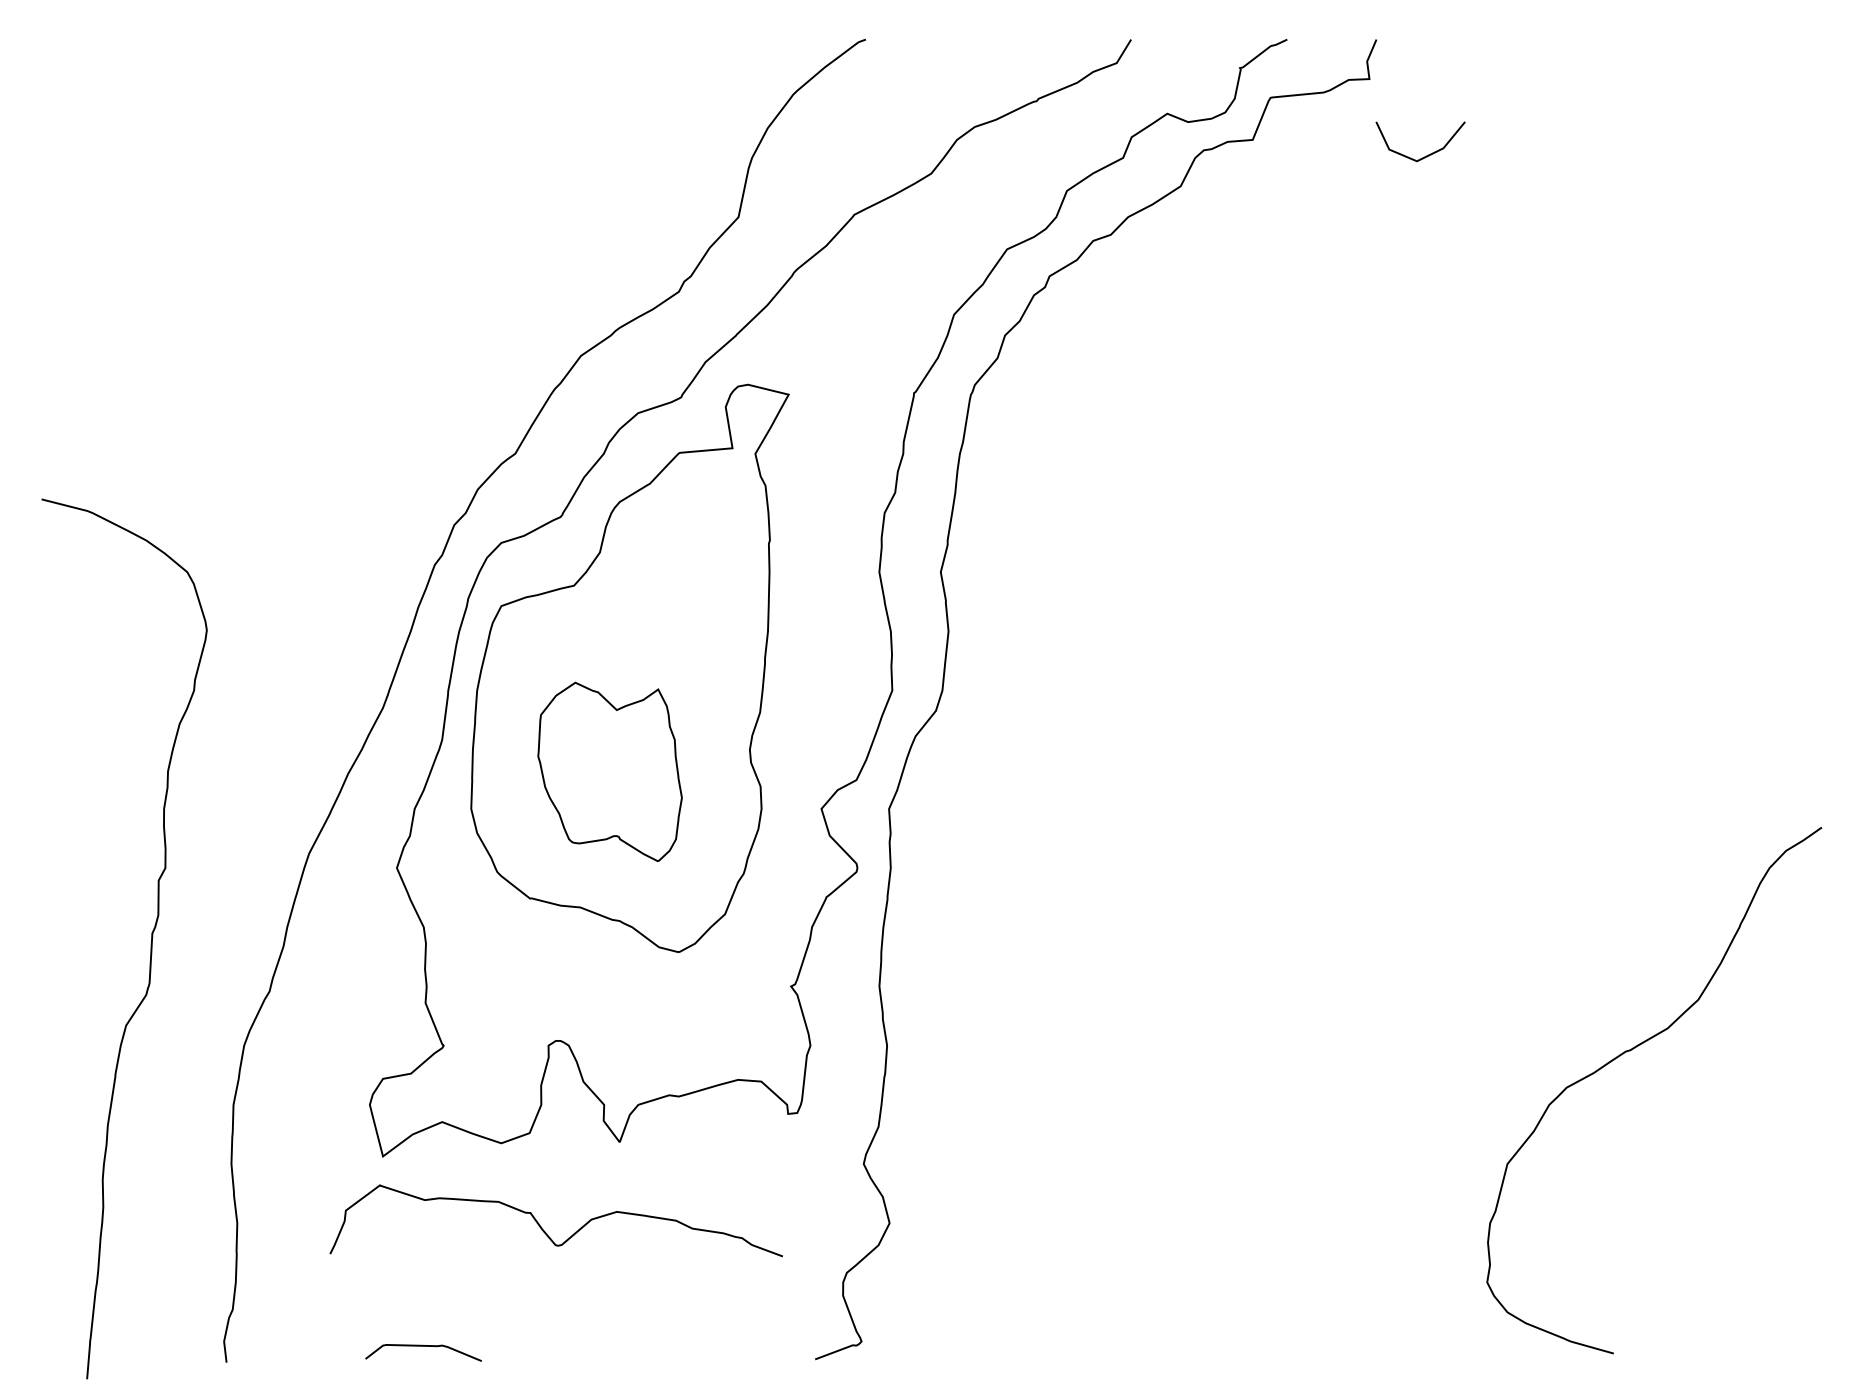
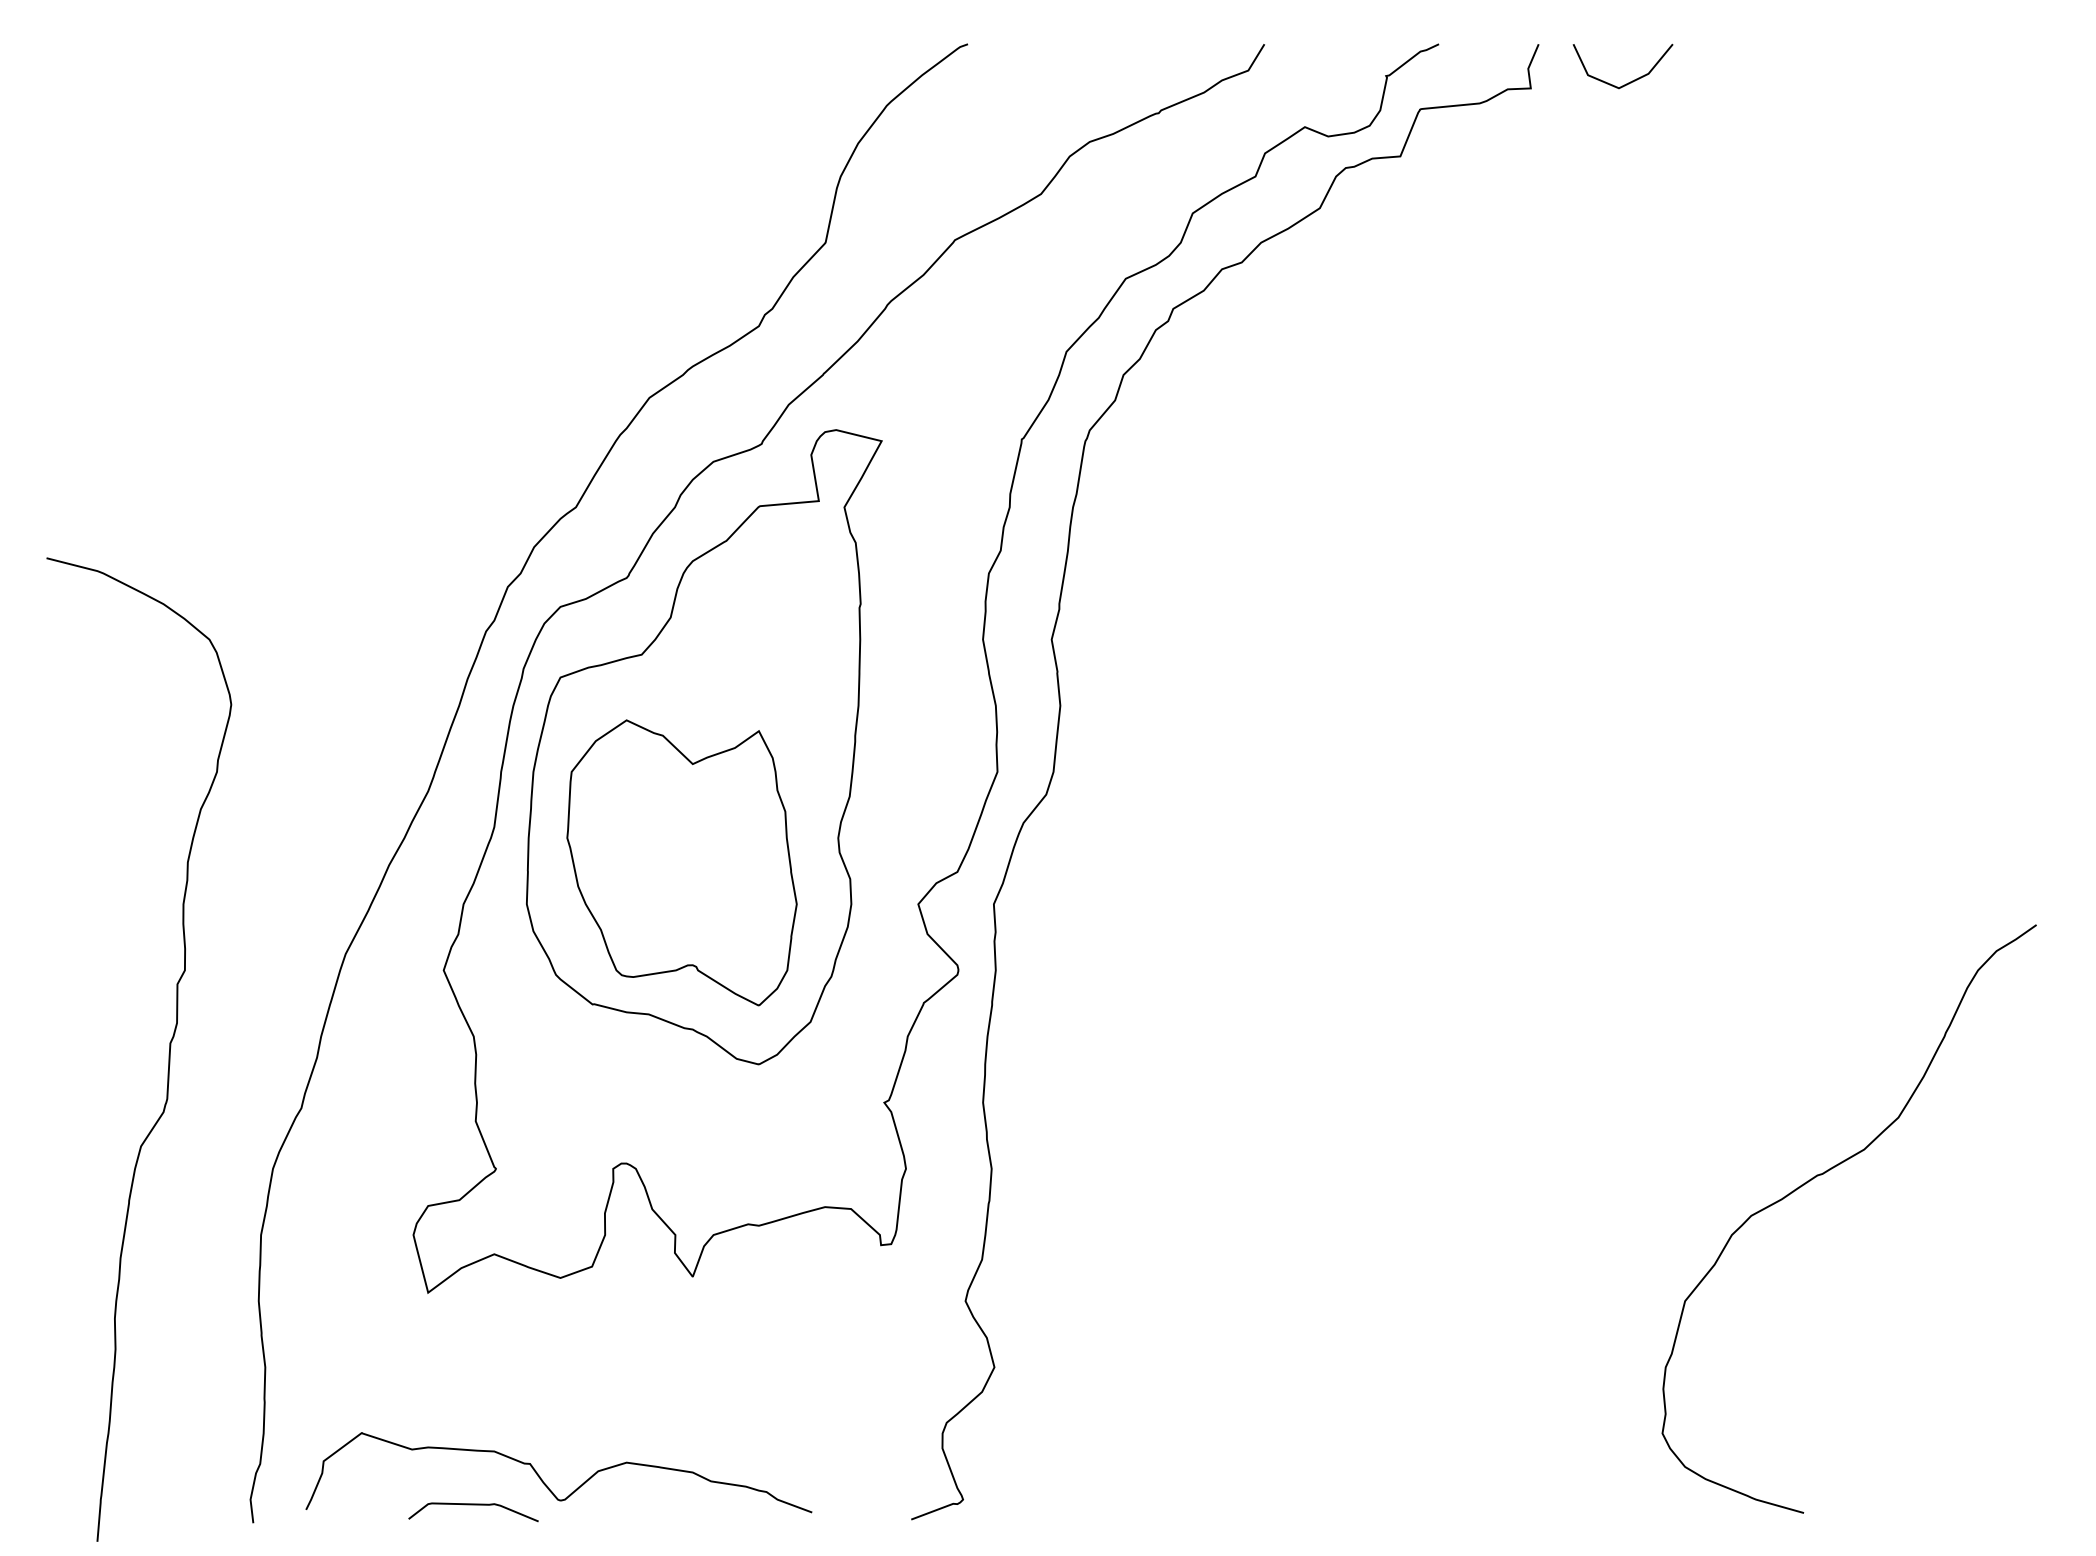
line: (1427, 155) -> (1630, 81), moved
part: (609, 771) -> (681, 862), size x1.43
curve: (545, 1231) -> (546, 1484), moved

